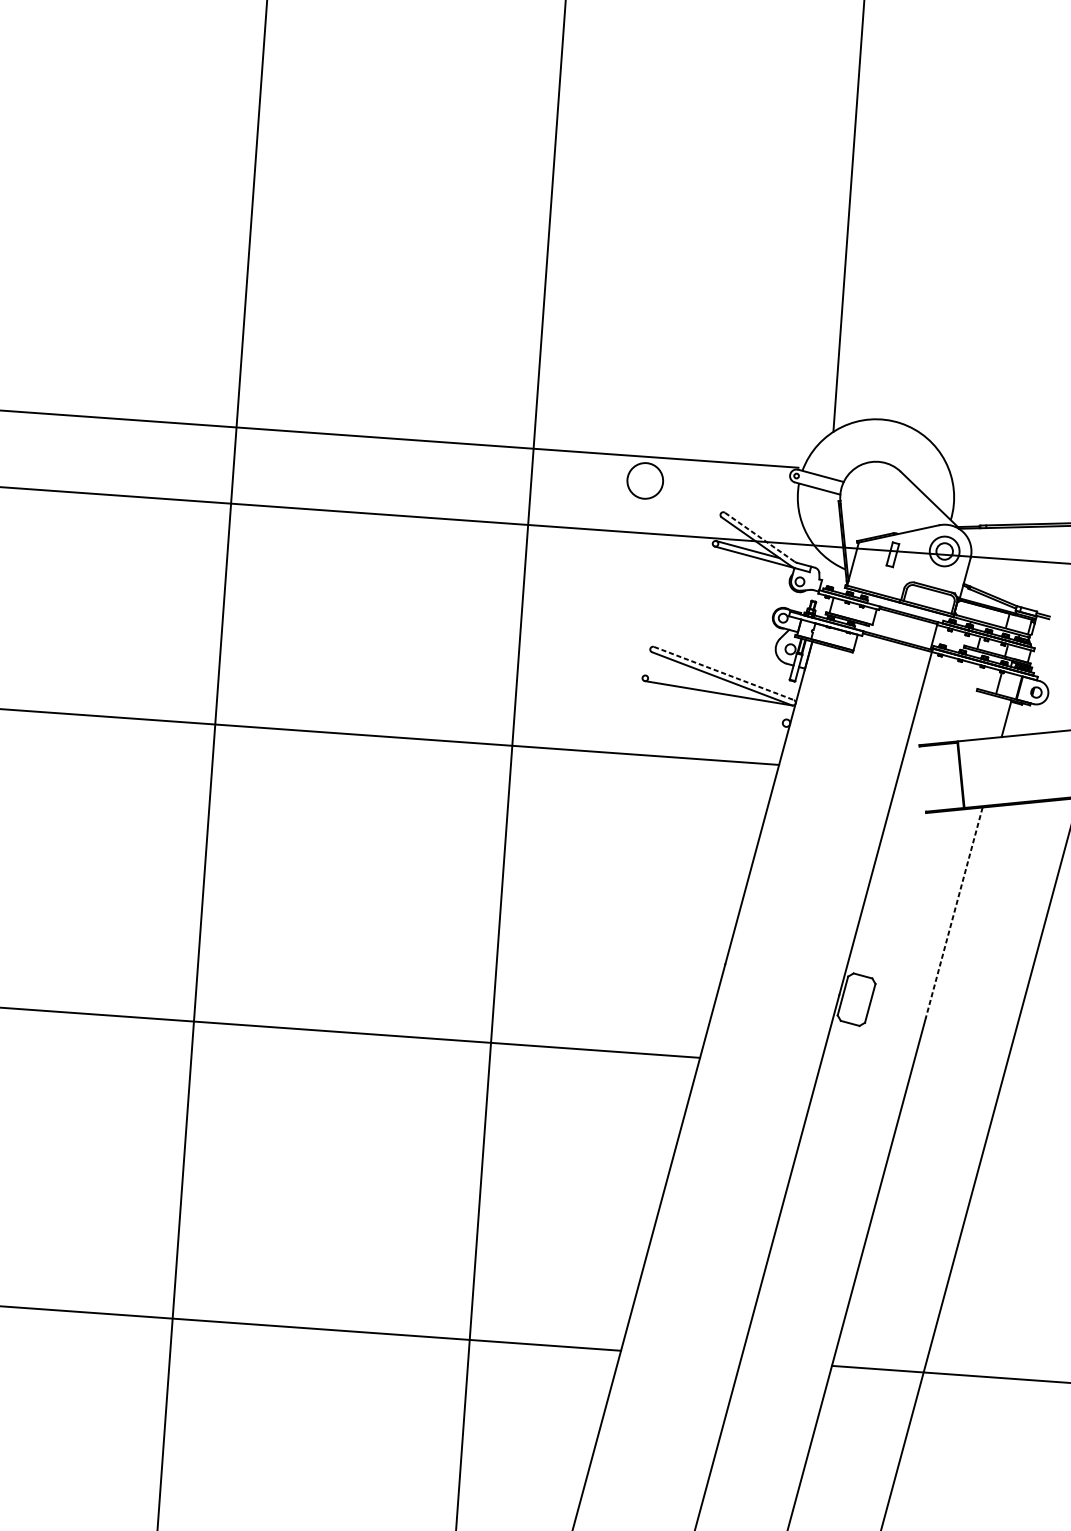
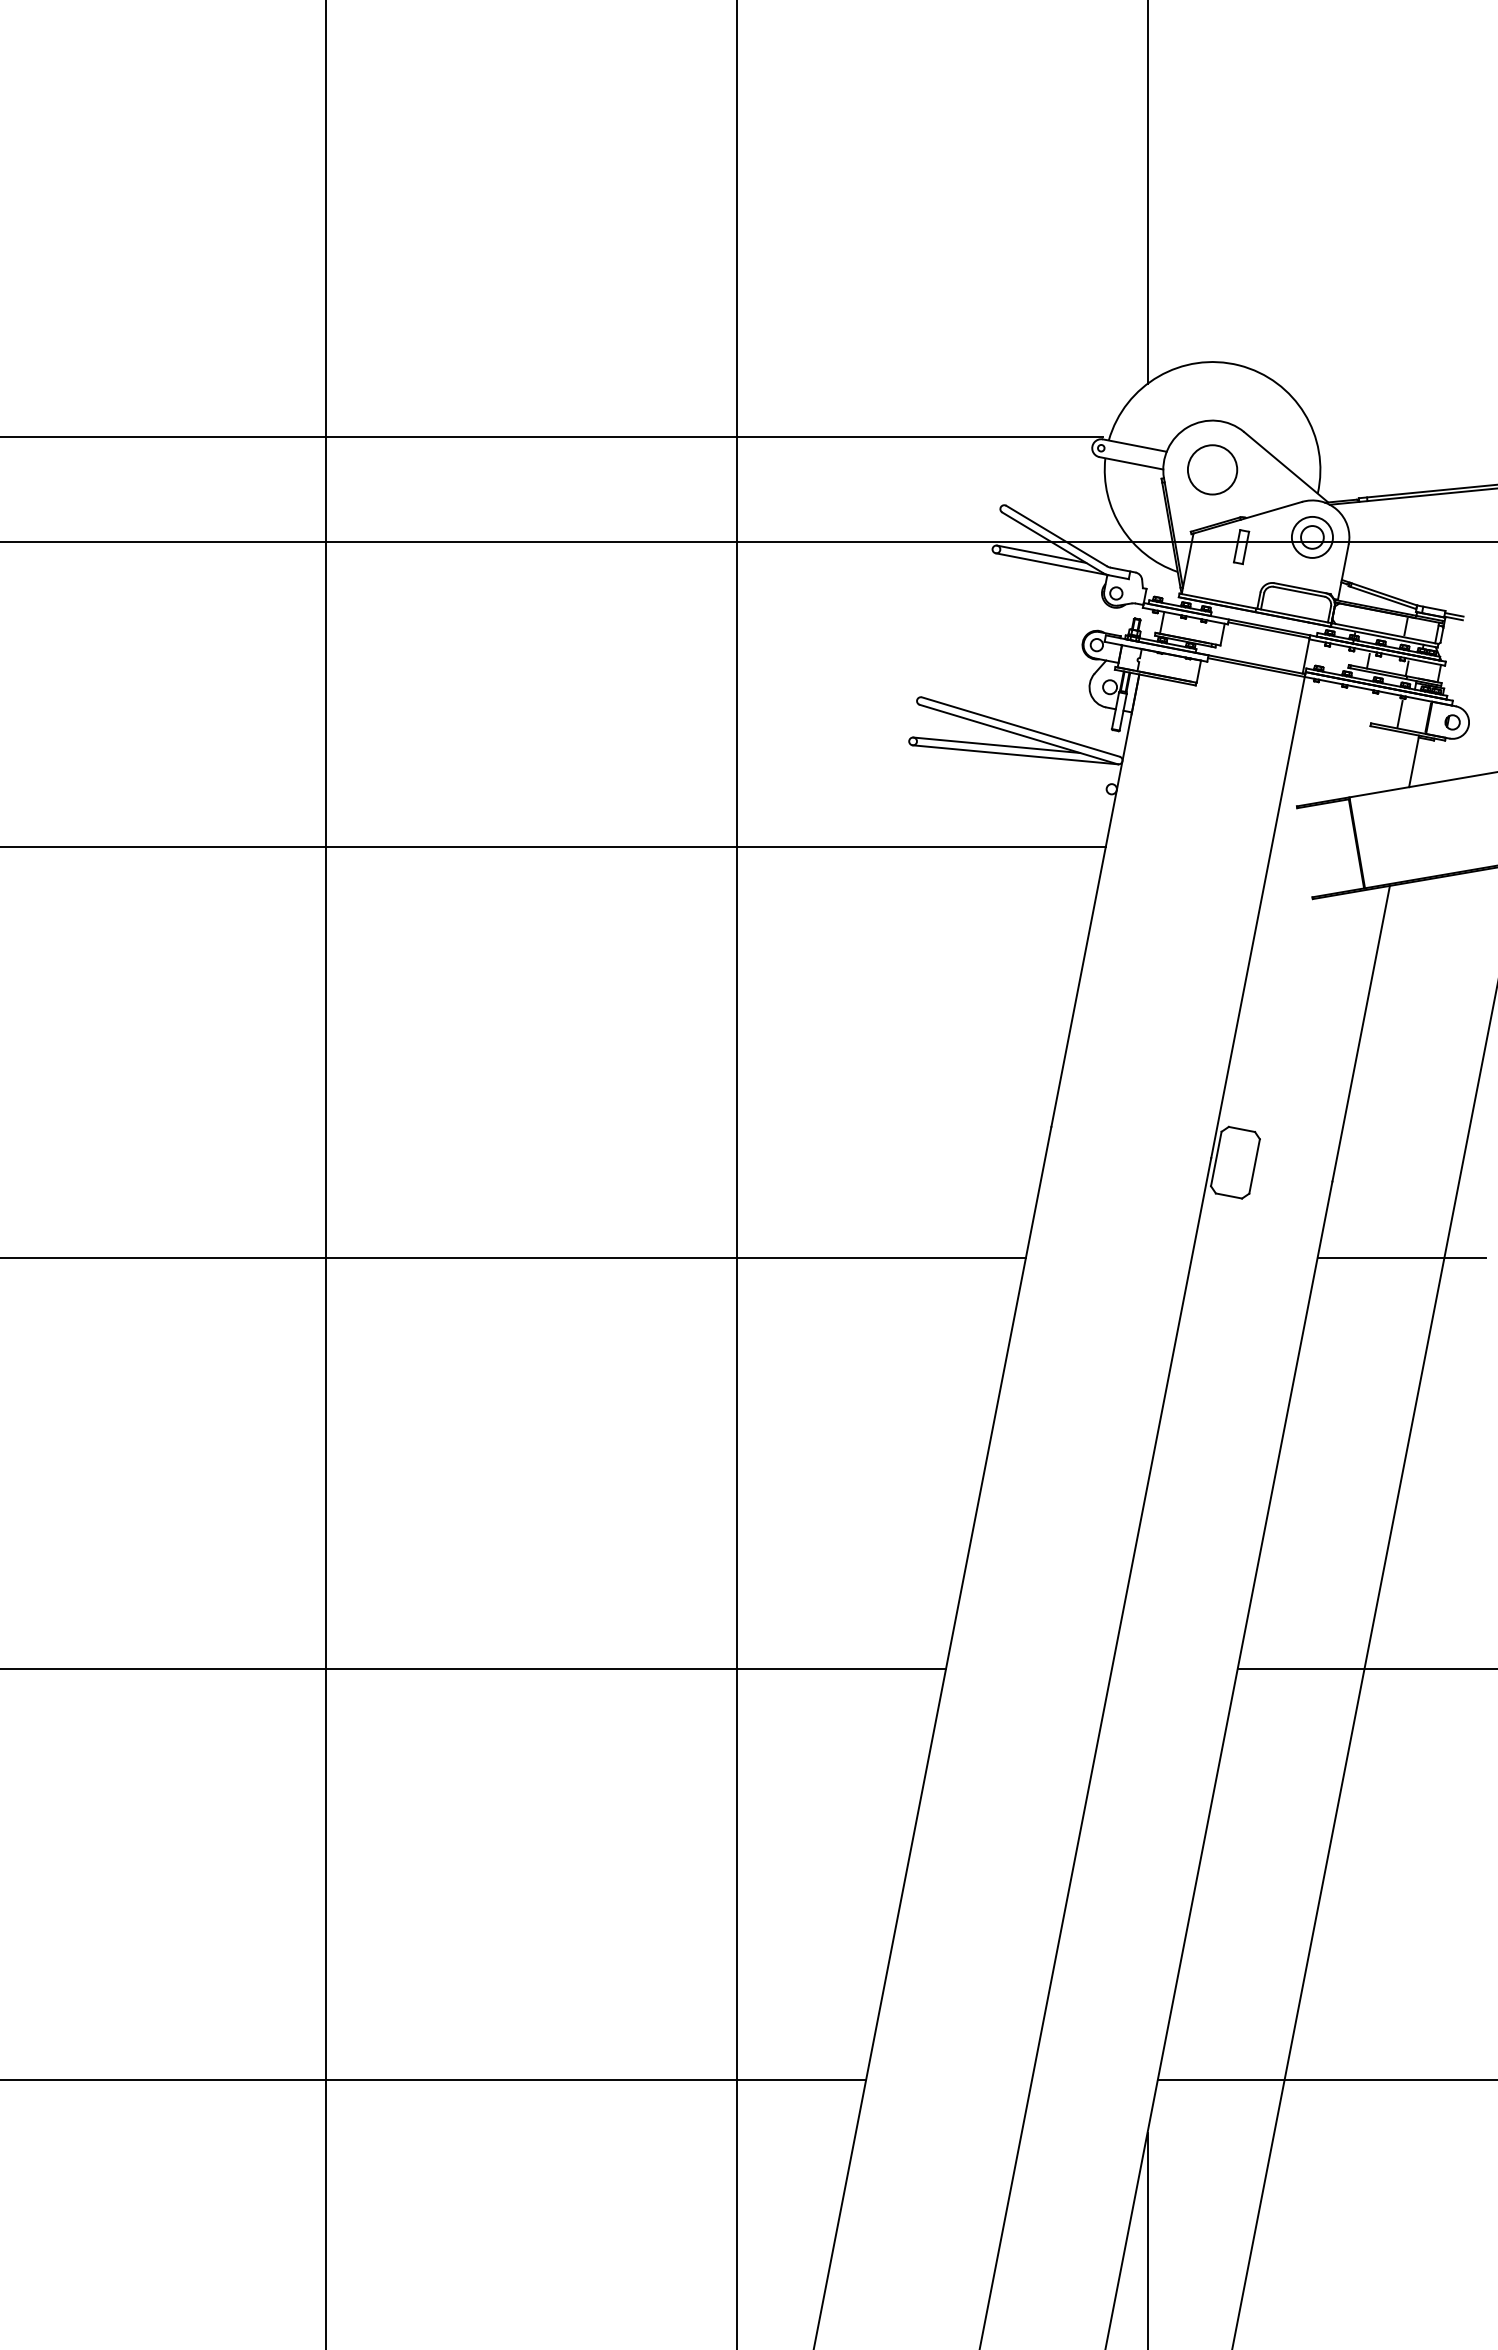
circle: (645, 480) -> (1212, 469), moved
line: (759, 536) -> (1056, 535), dashed -> solid
line: (724, 673) -> (1021, 727), dashed -> solid
line: (705, 684) -> (996, 744), added
line: (954, 912) -> (1361, 1033), dashed -> solid
line: (971, 1077) -> (1401, 1258), added

